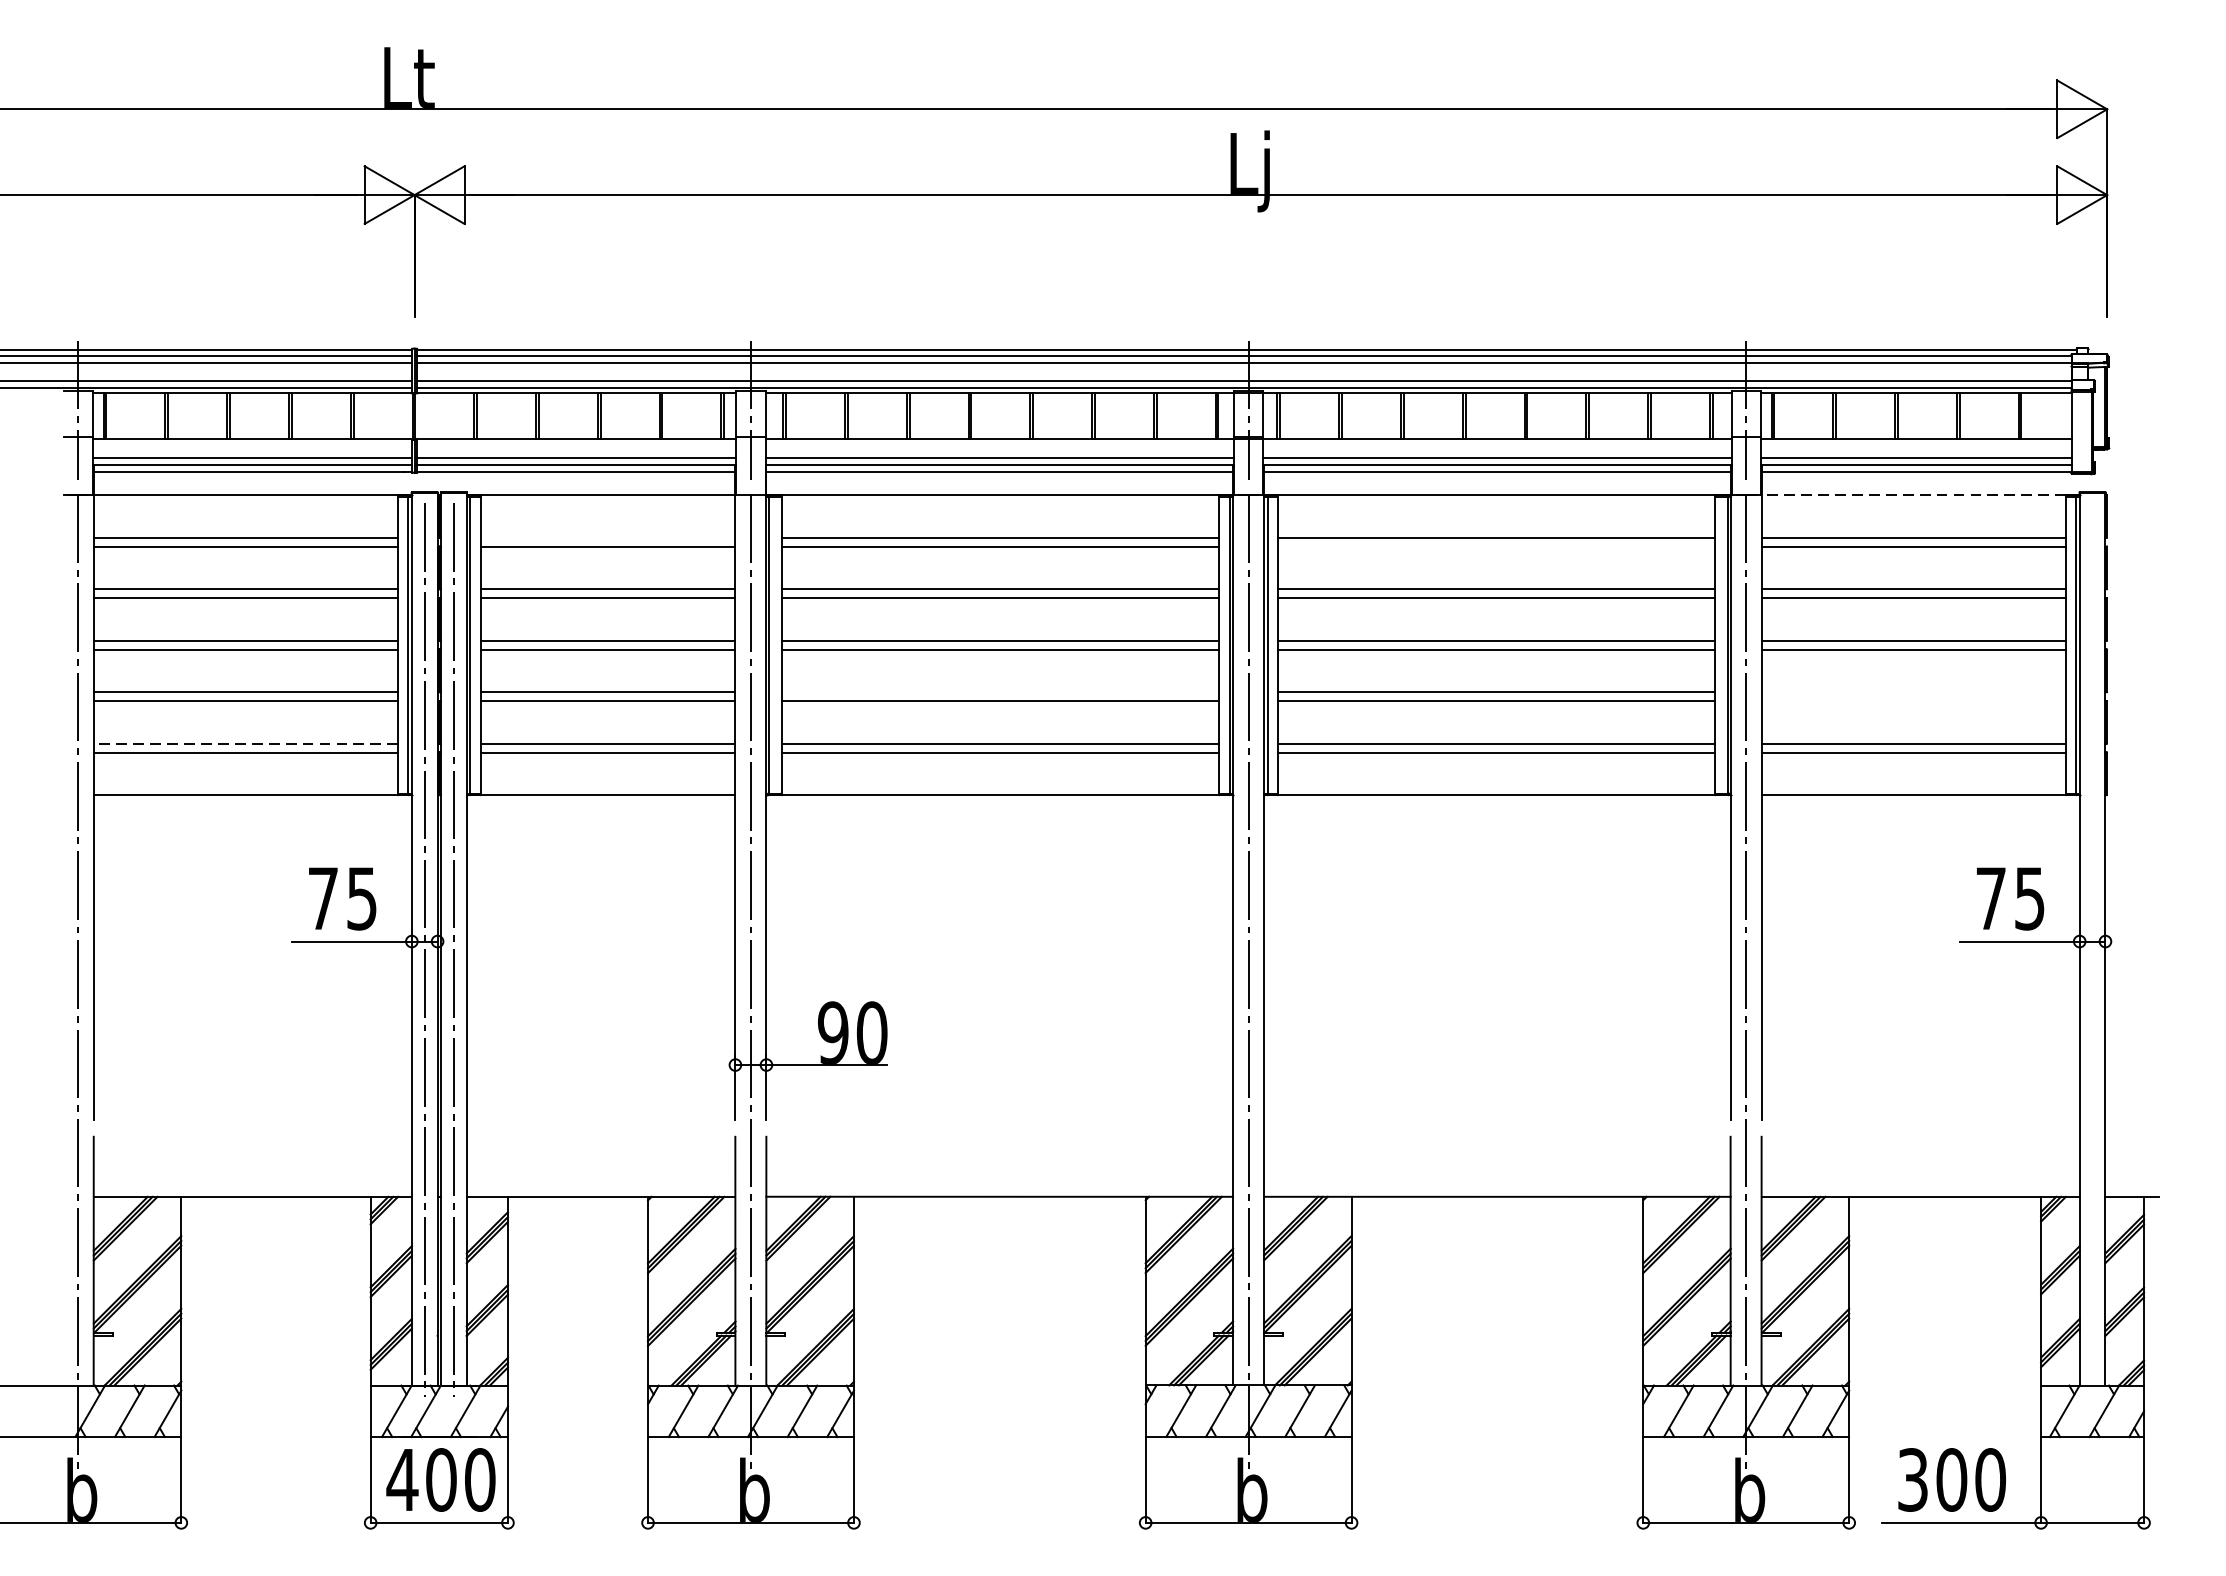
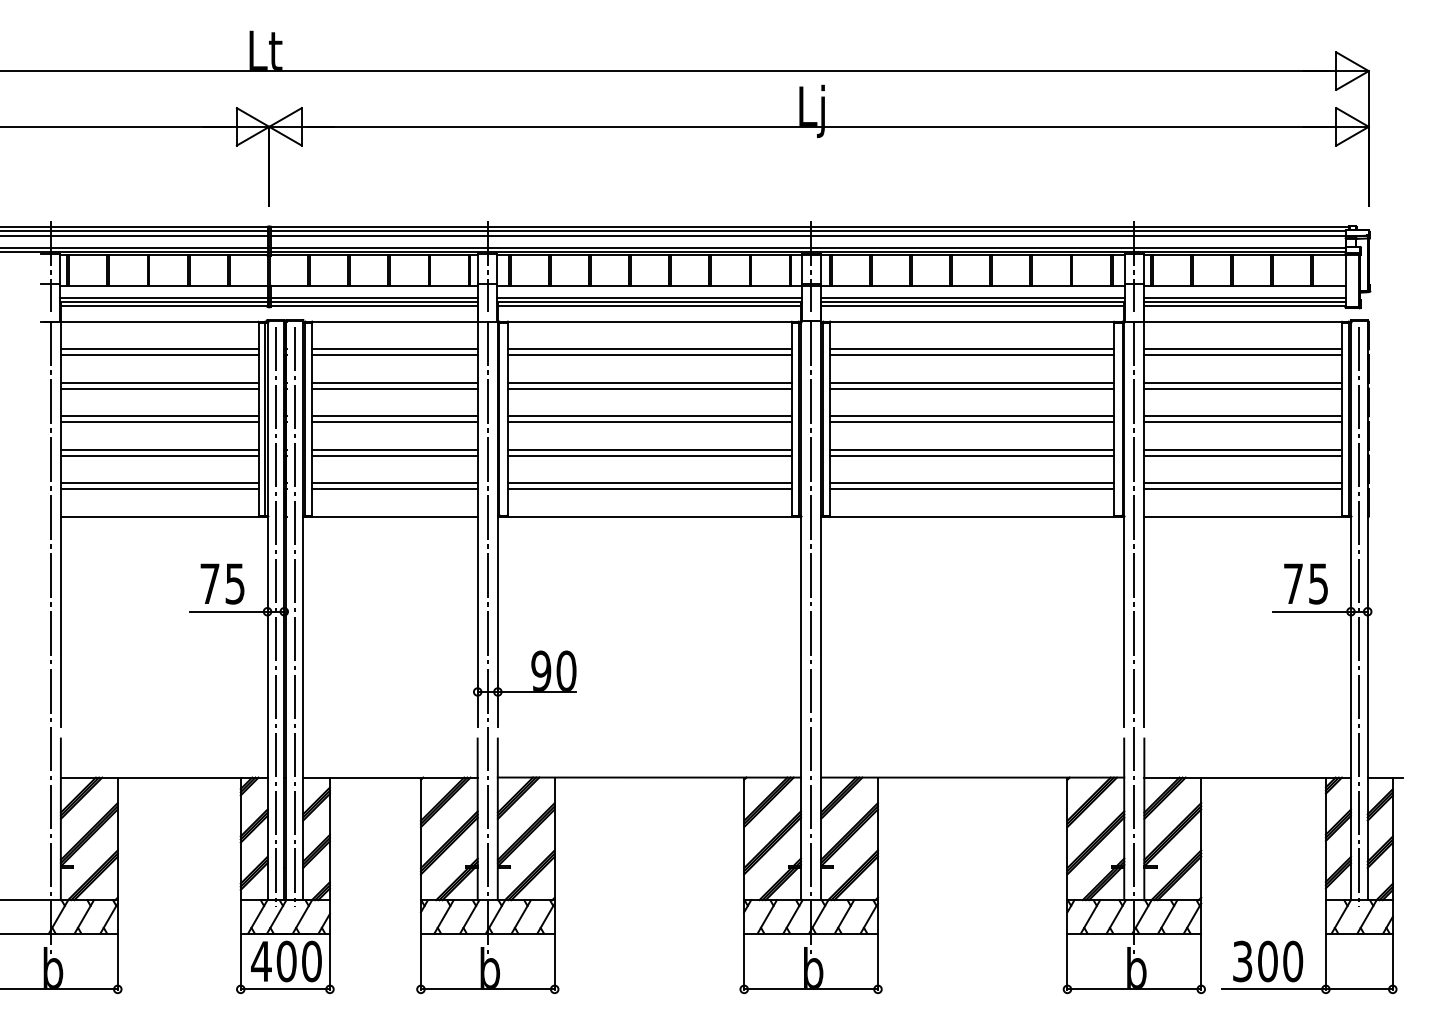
line: (1914, 494) -> (1243, 321), dashed -> solid
line: (607, 537) -> (394, 349), added
line: (1497, 547) -> (972, 355), added
line: (999, 691) -> (649, 449), added
line: (1914, 691) -> (1243, 449), added
line: (1914, 701) -> (1243, 455), added
line: (245, 744) -> (159, 483), dashed -> solid
line: (2092, 948) -> (1359, 616), added

